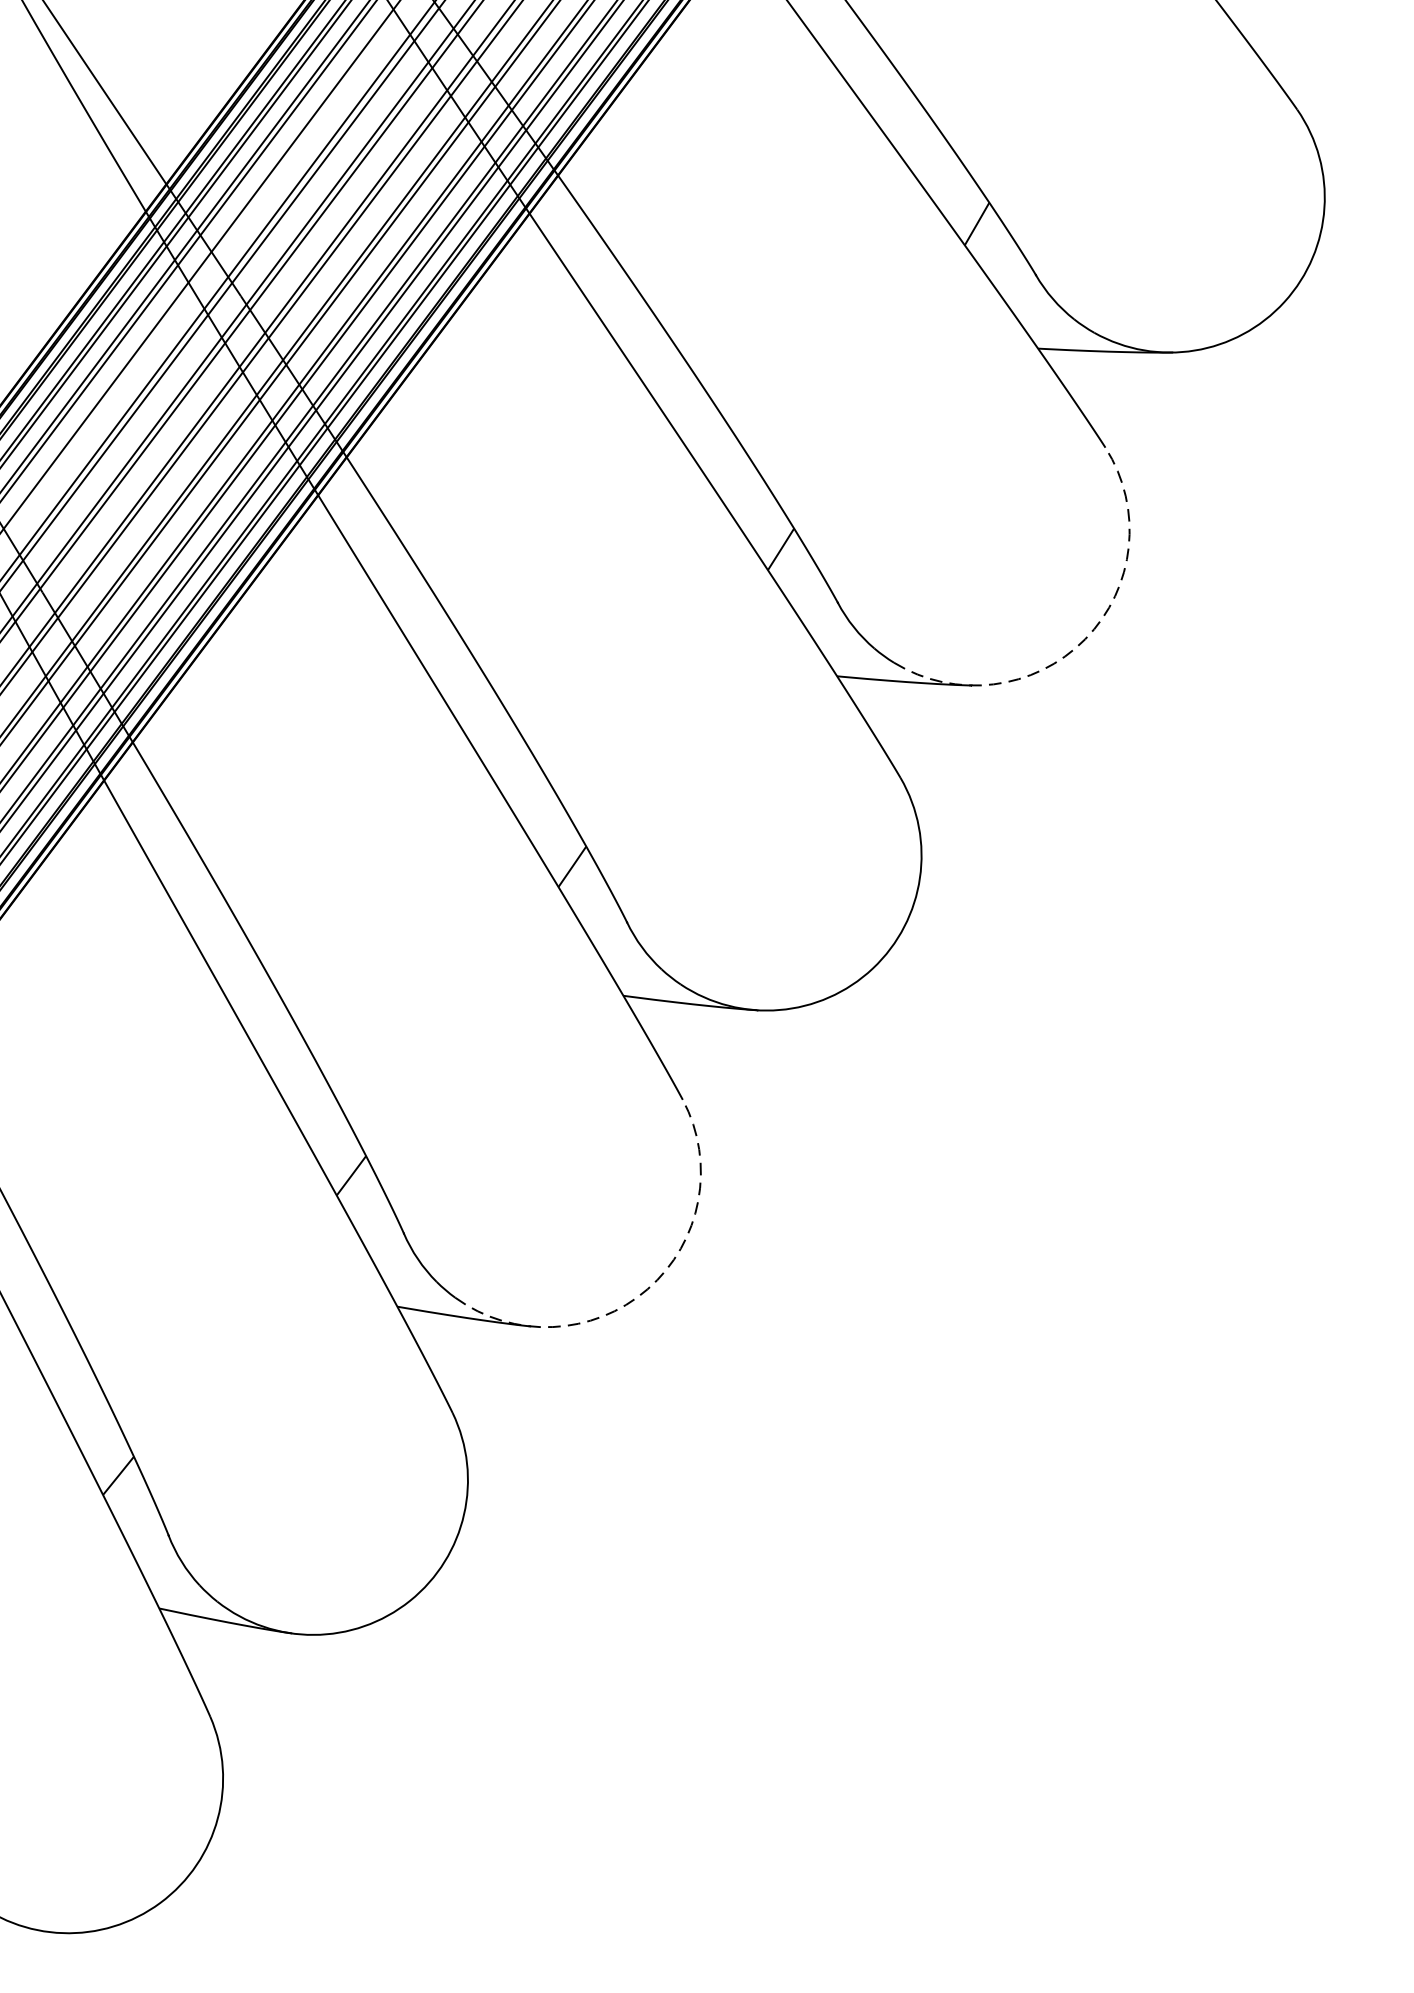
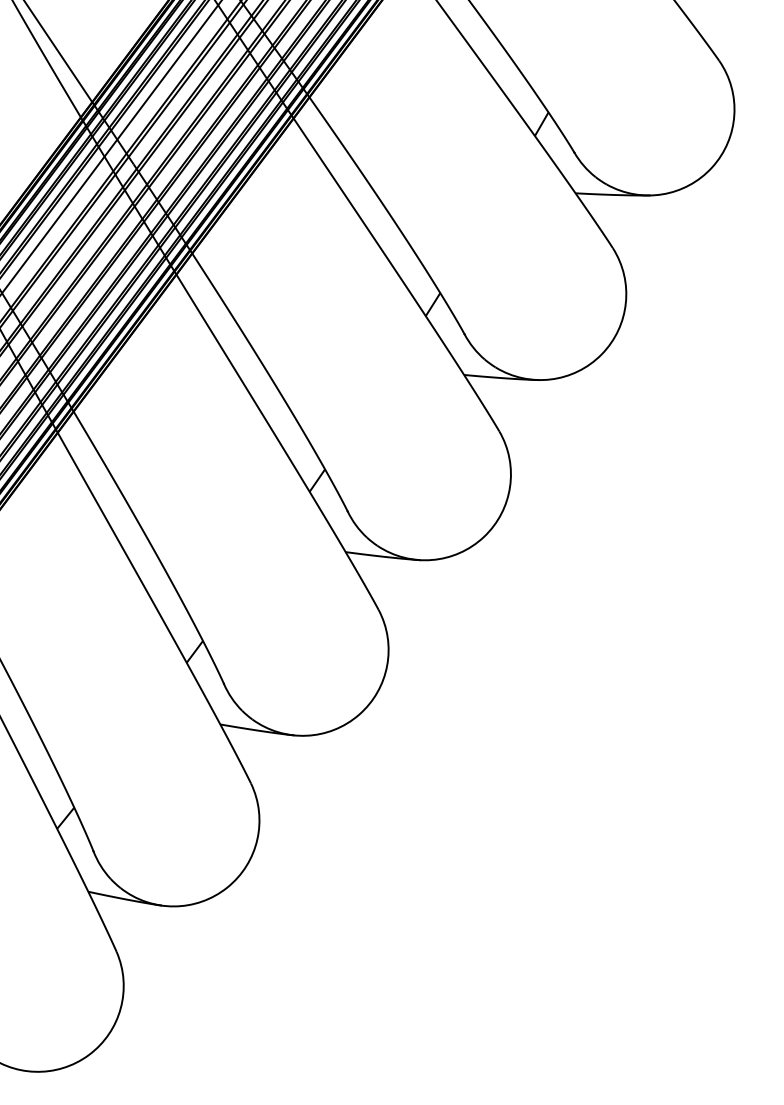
arc: (1084, 639) -> (601, 354), dashed -> solid
arc: (648, 1288) -> (359, 714), dashed -> solid

